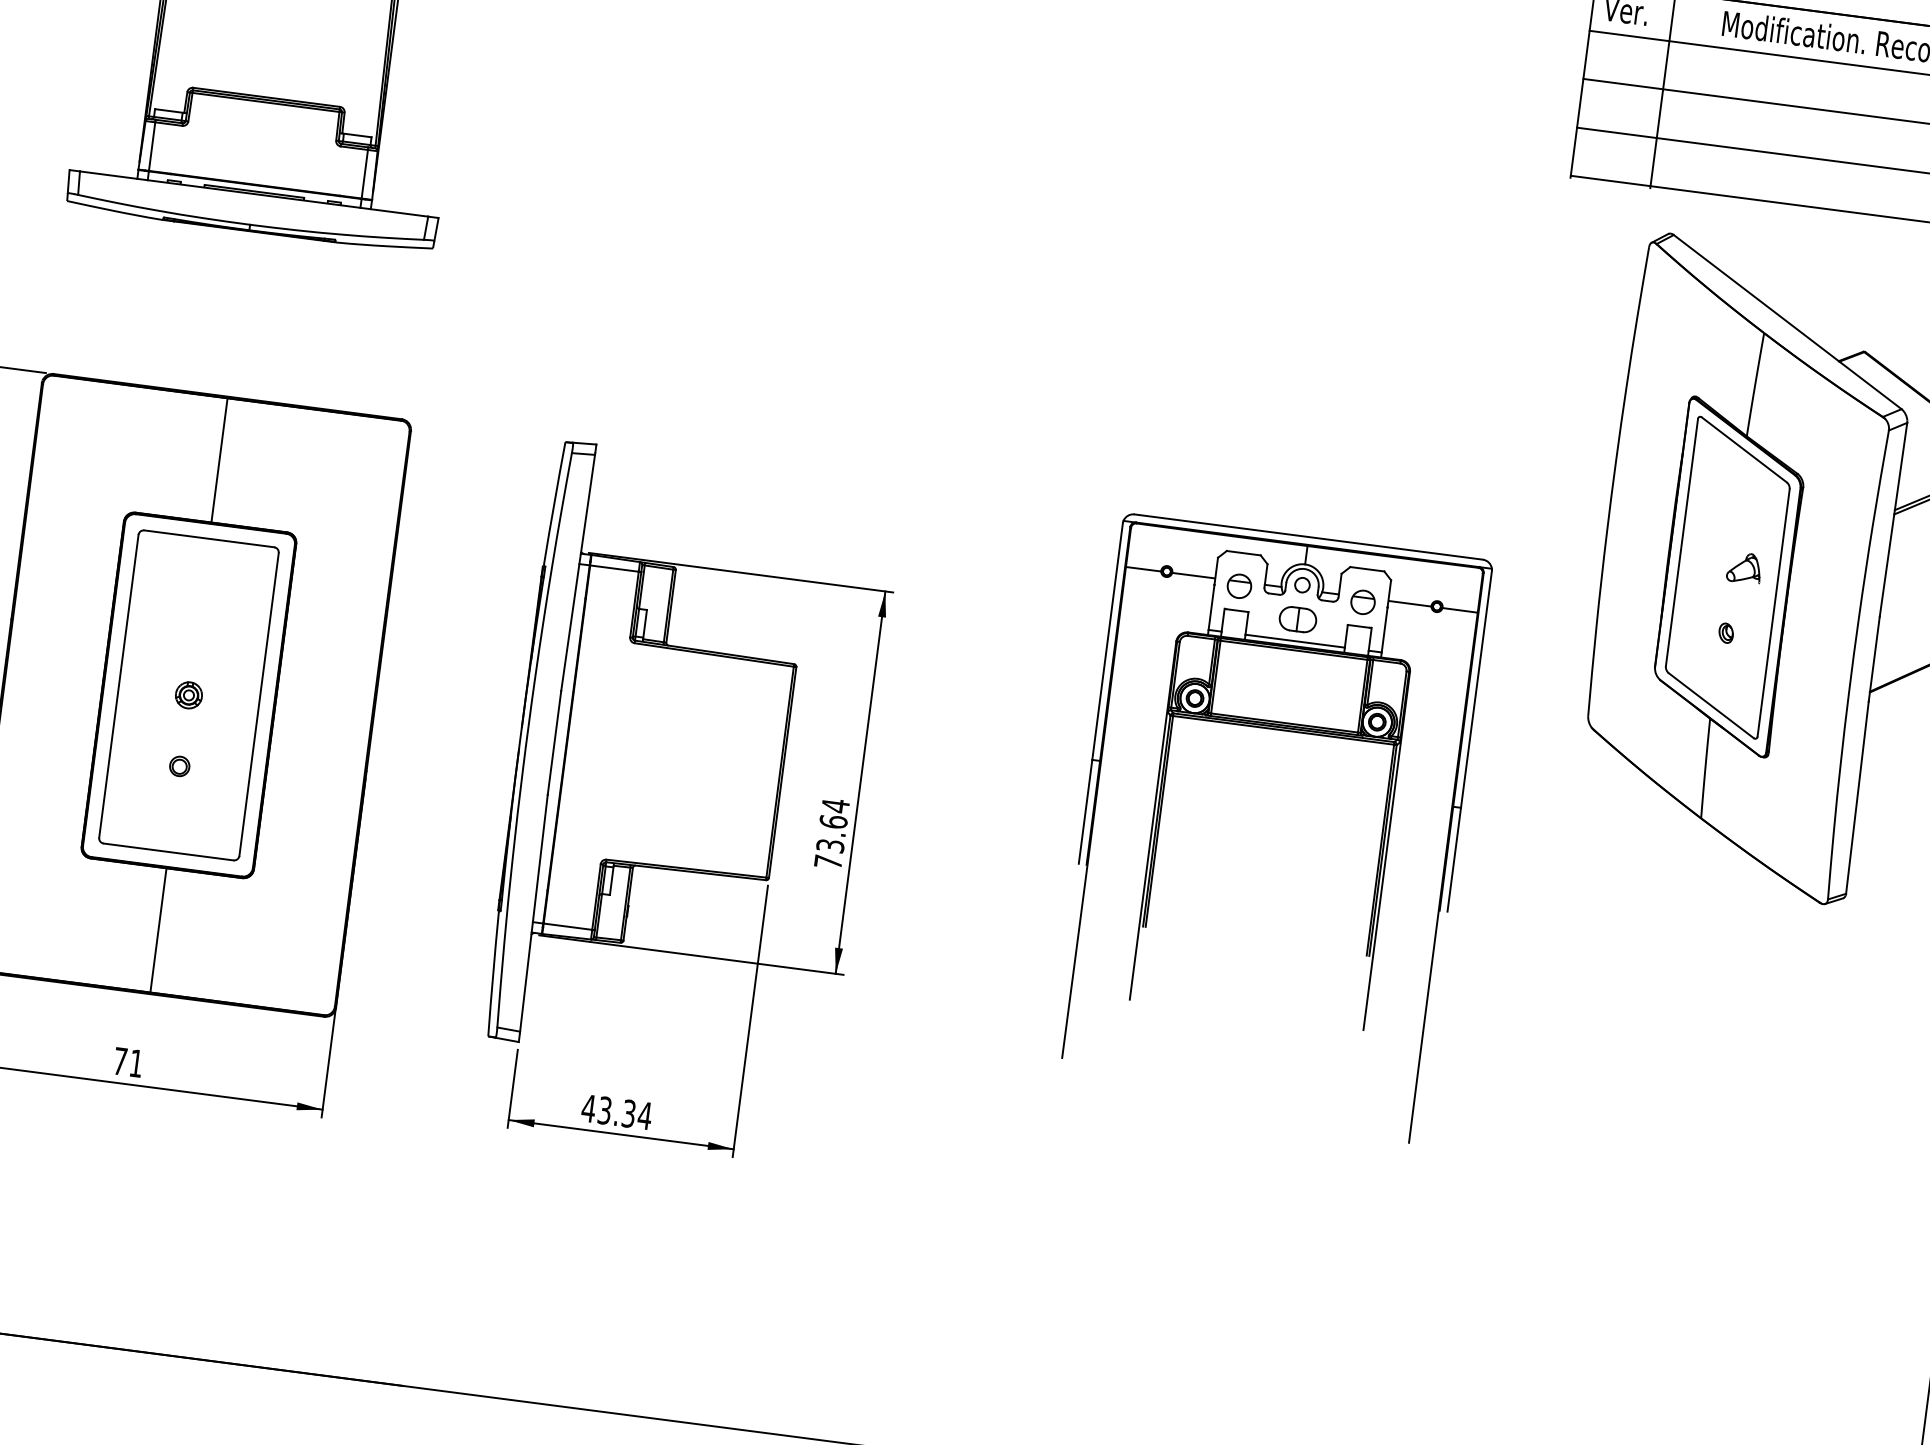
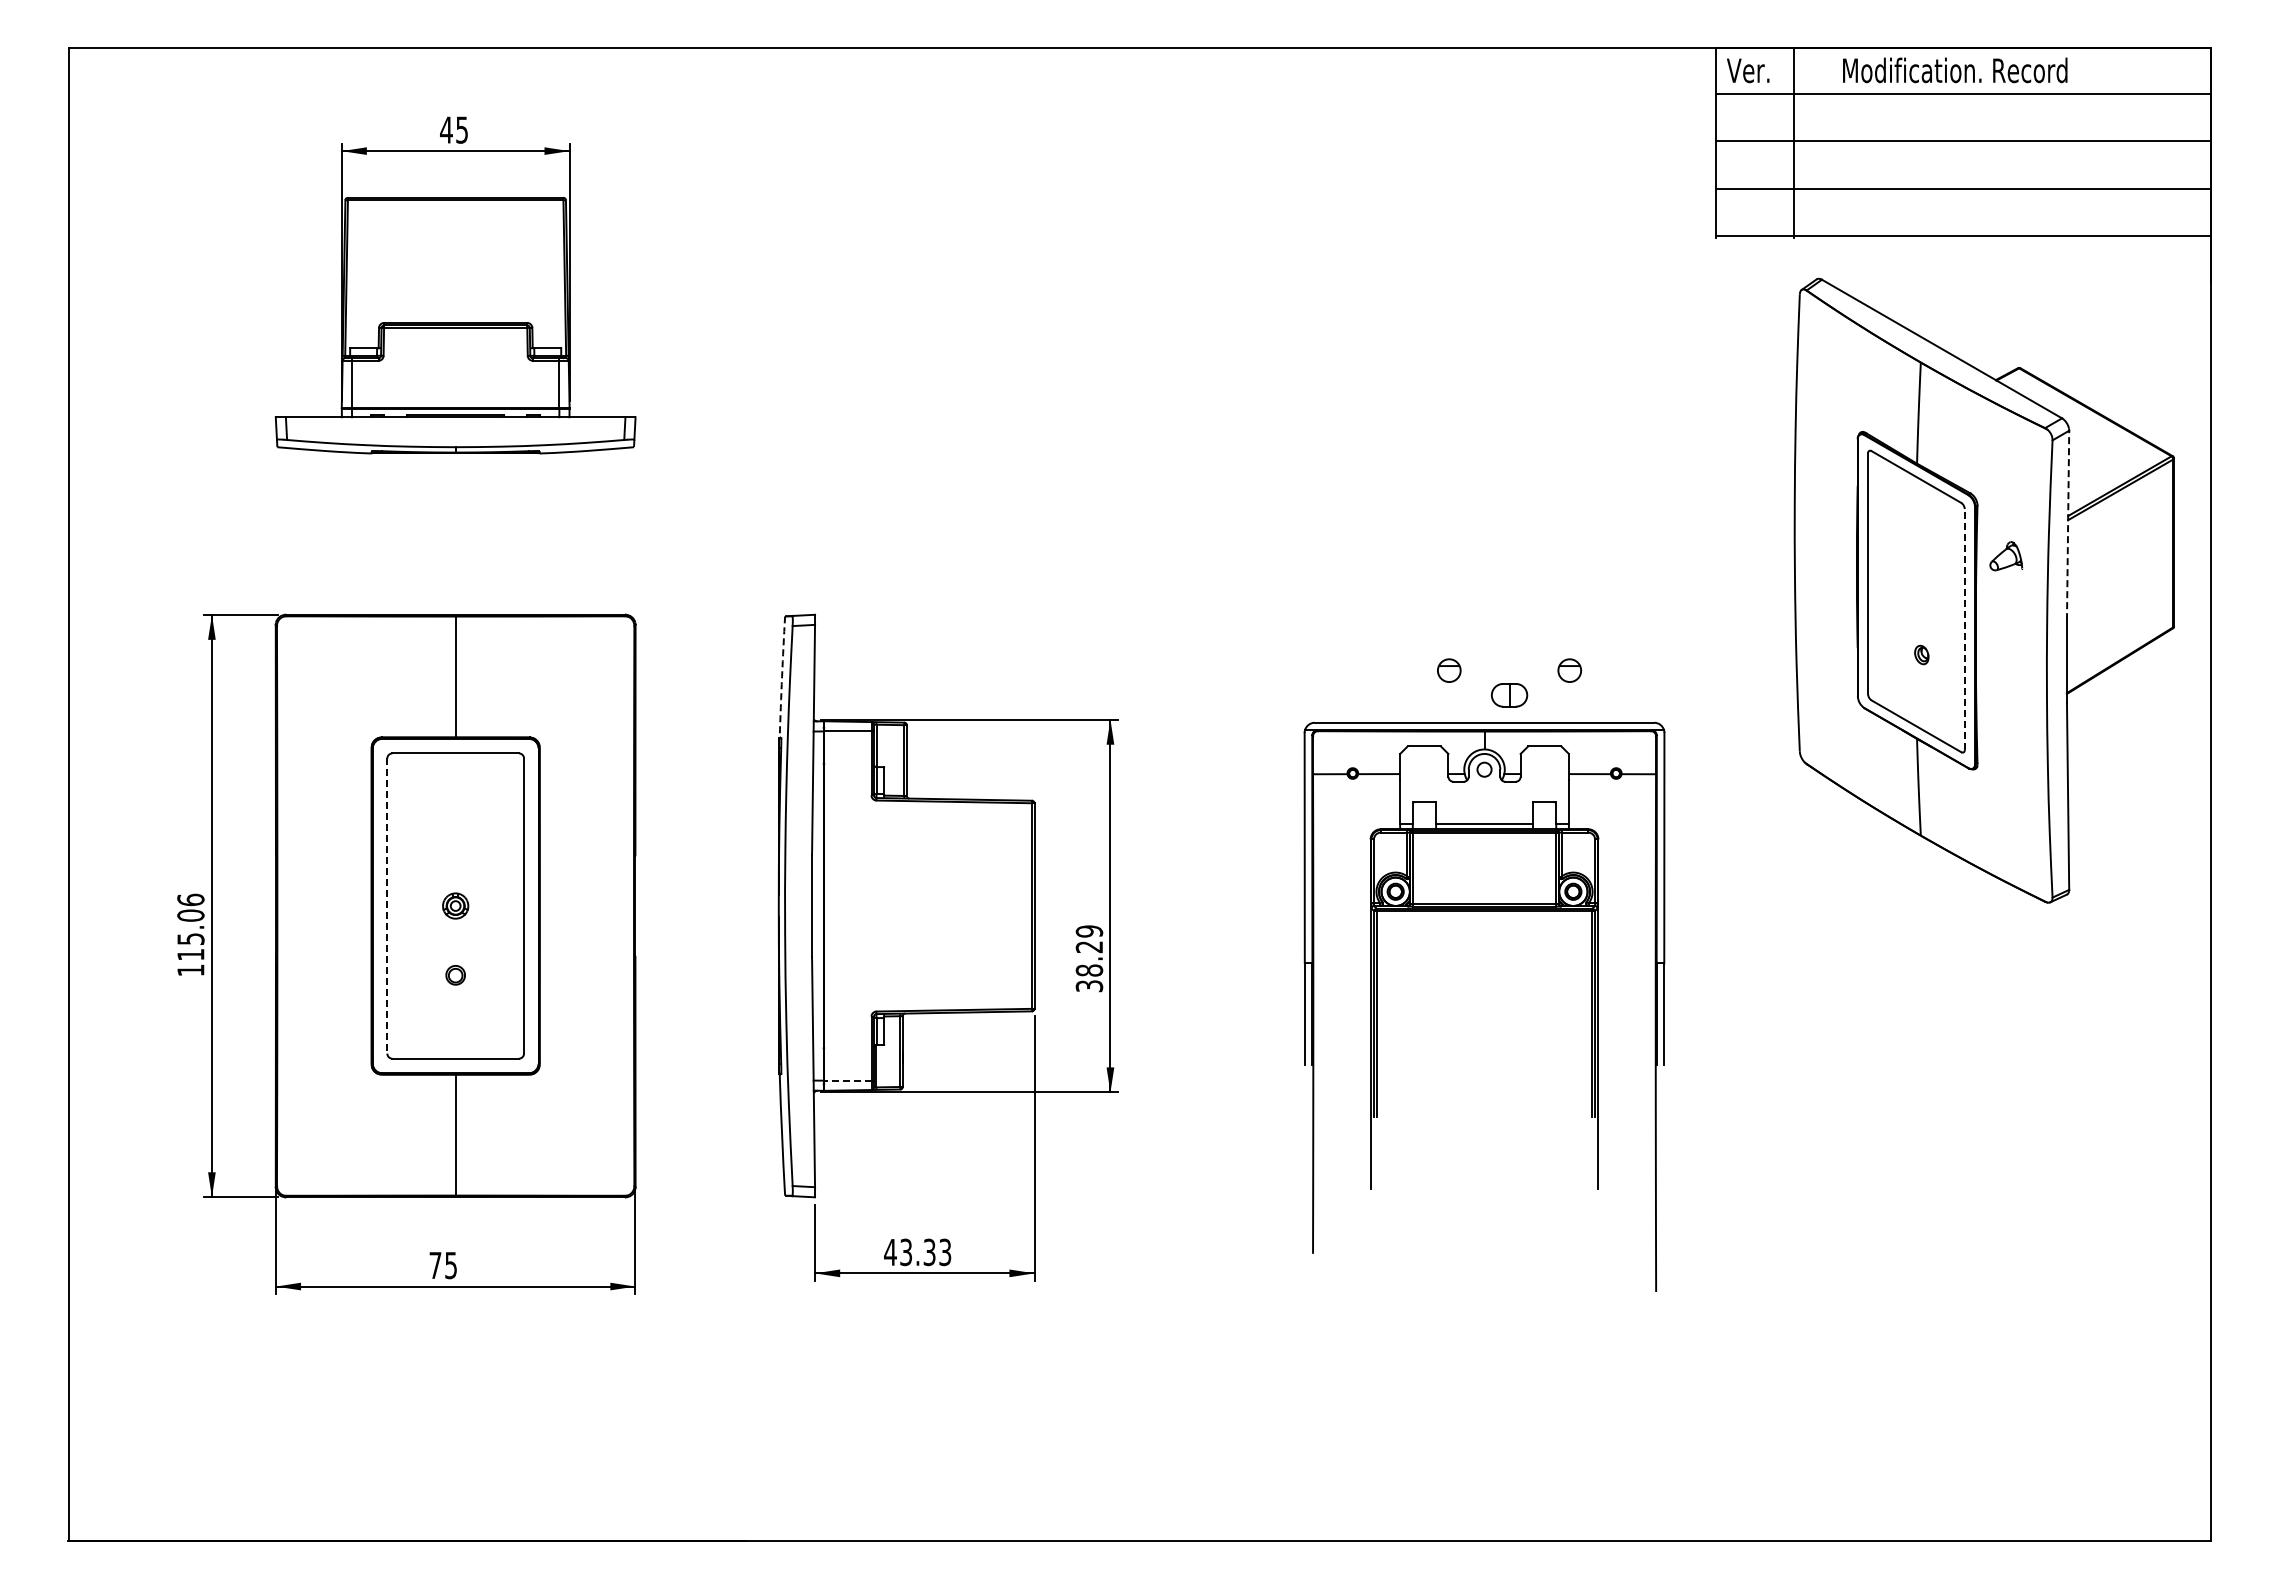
arc: (554, 503) -> (782, 676), solid -> dashed
line: (1893, 519) -> (2068, 525), solid -> dashed
part: (1744, 568) -> (2006, 556), moved
line: (1773, 612) -> (1964, 629), solid -> dashed
line: (118, 686) -> (387, 906), solid -> dashed
part: (1283, 730) -> (1484, 911), moved
text: (832, 833) -> (1089, 958), 73.64 -> 38.29
line: (567, 926) -> (847, 1080), solid -> dashed
text: (135, 1063) -> (450, 1265), 71 -> 75
text: (644, 1115) -> (944, 1252), 43.34 -> 43.33

